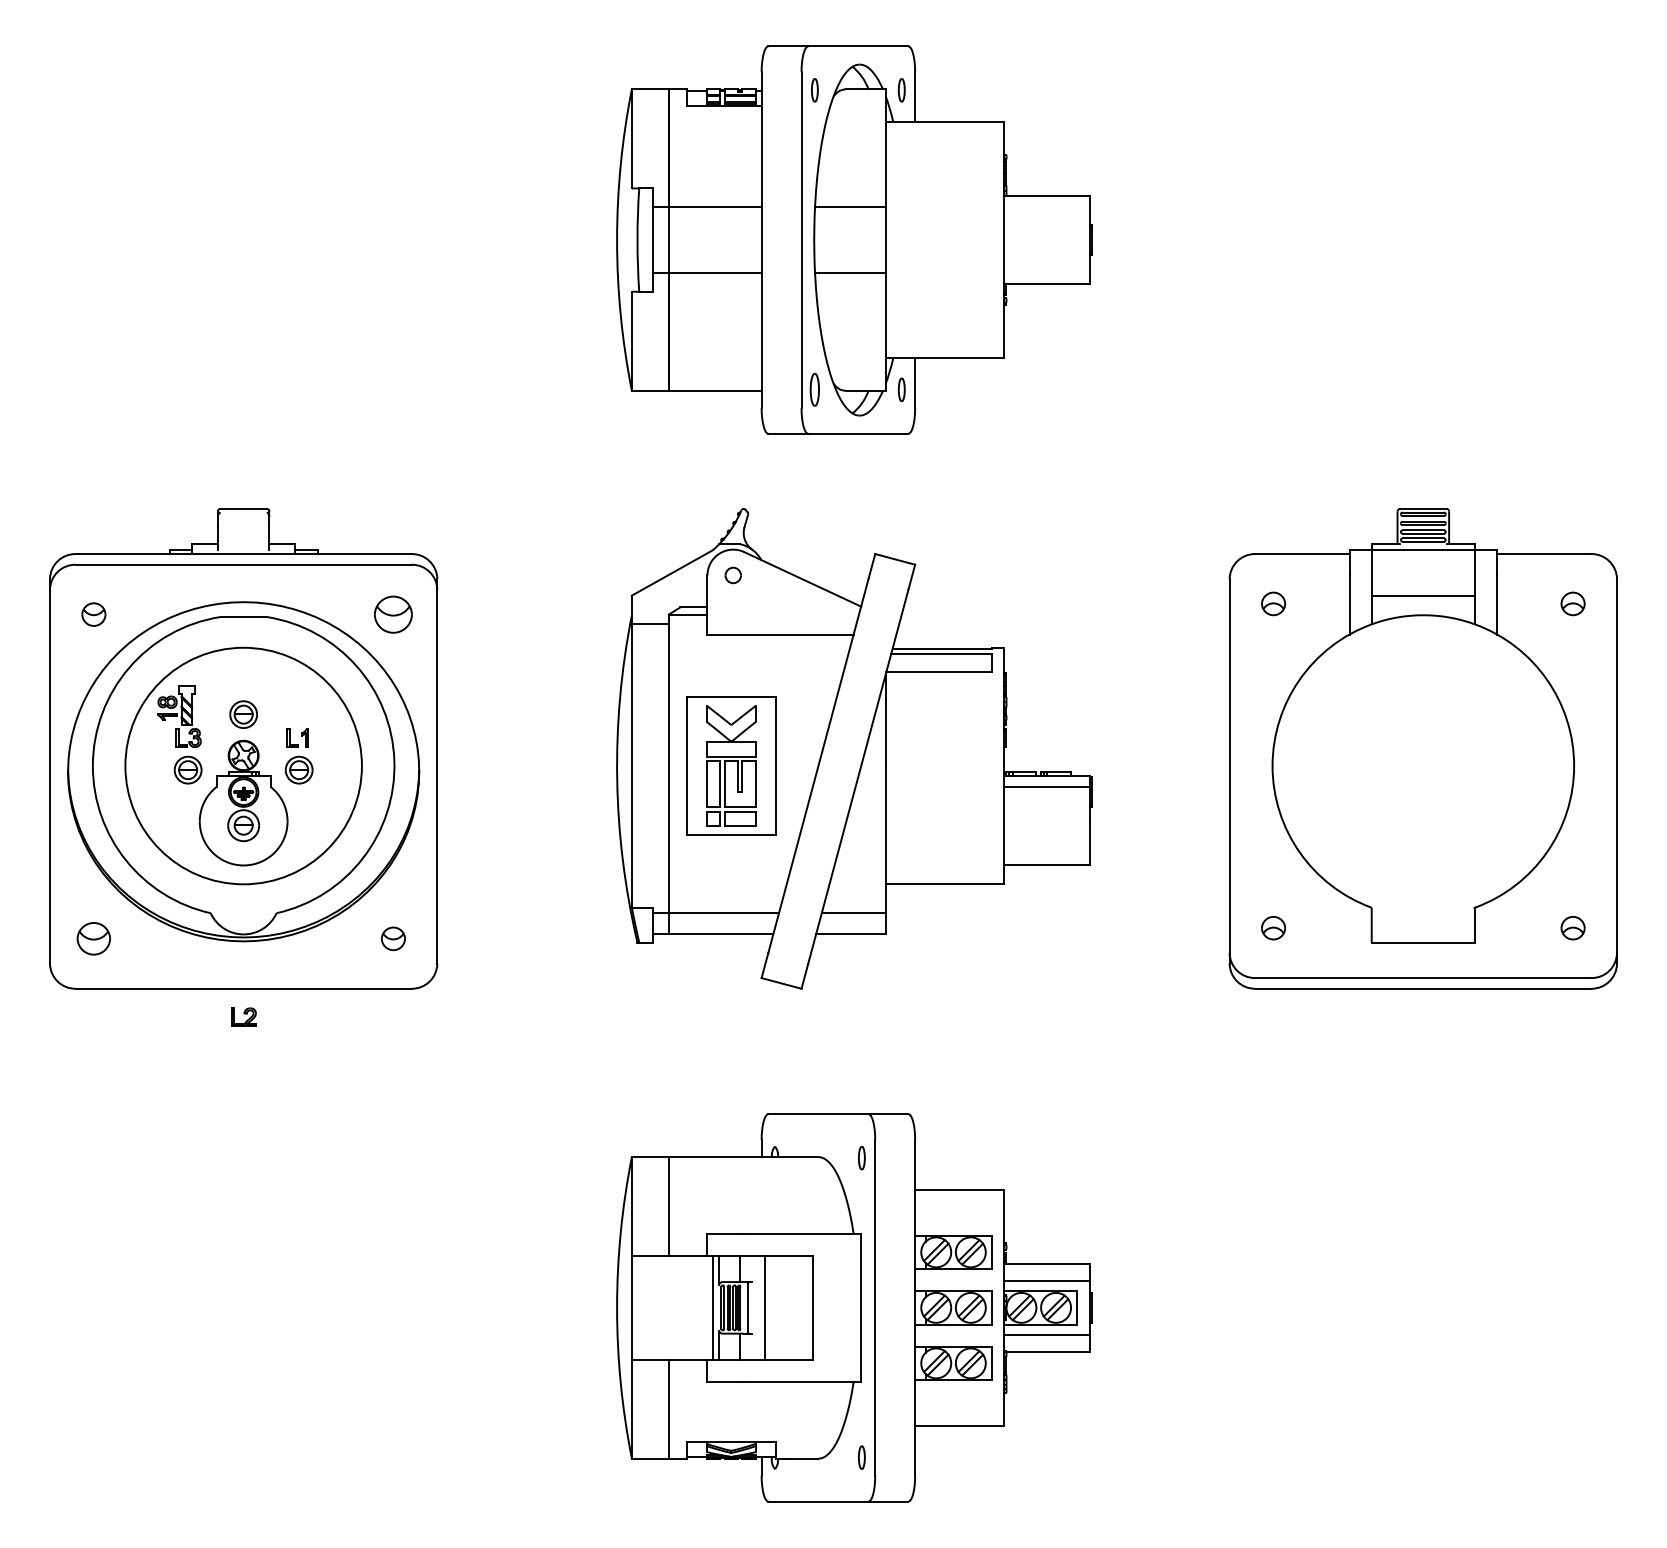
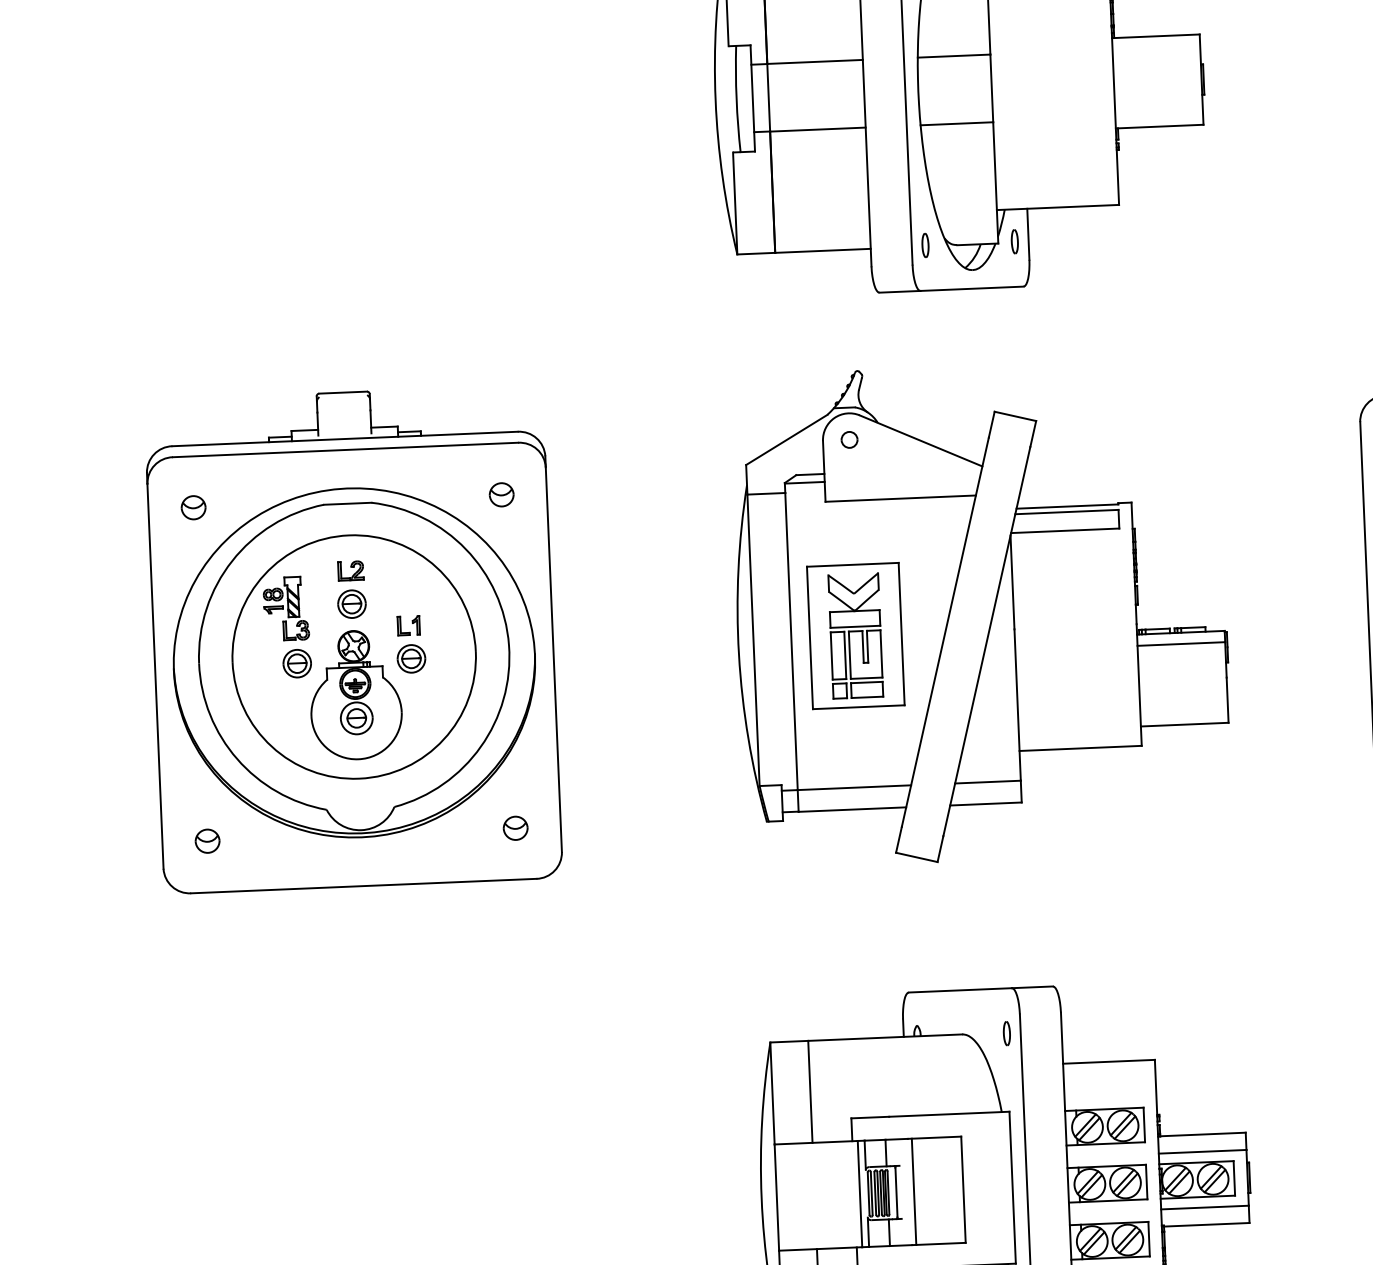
part: (814, 389) -> (925, 245), size x0.71
part: (393, 614) -> (501, 494), size x0.62
part: (93, 938) -> (207, 840), size x0.71
part: (243, 1016) -> (350, 570), moved

